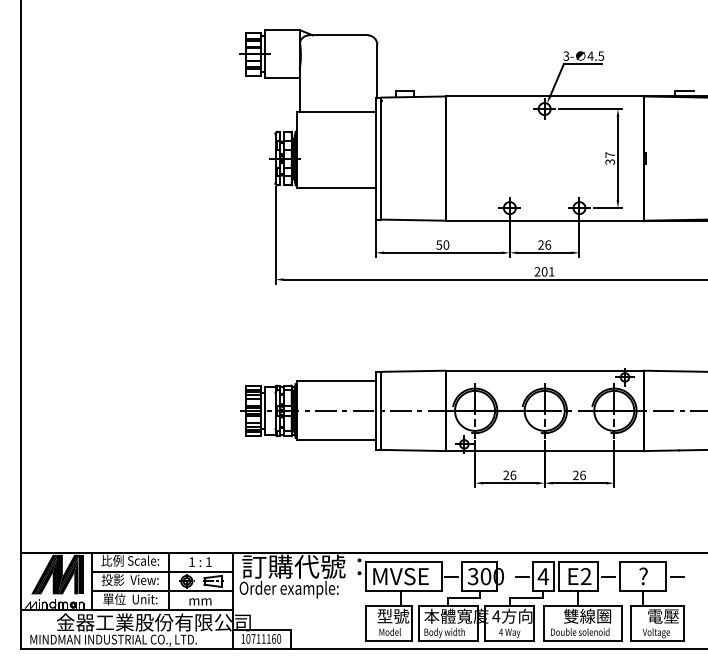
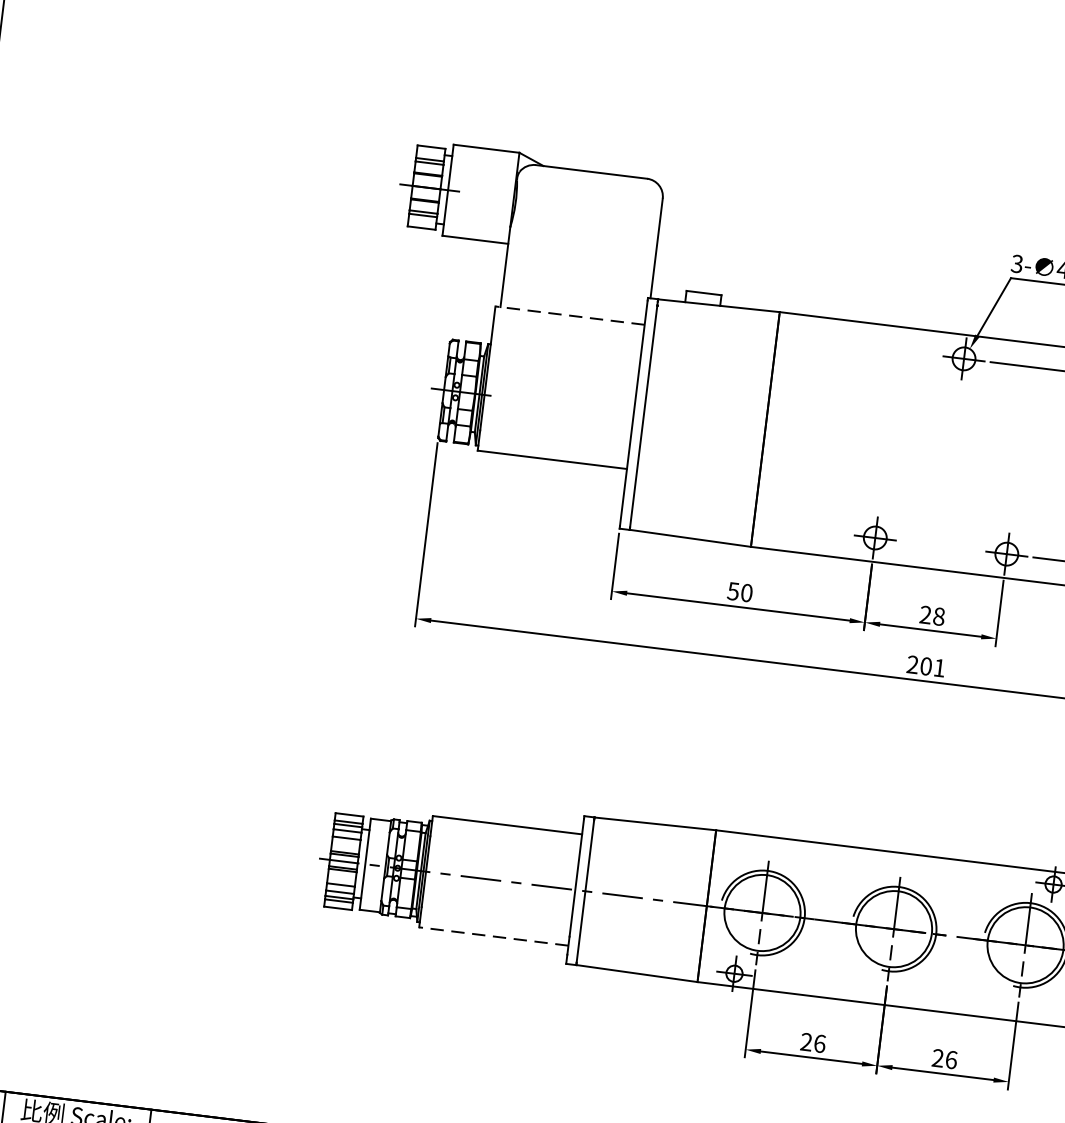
line: (335, 111) -> (568, 314), solid -> dashed
text: (548, 244) -> (939, 615), 26 -> 28
line: (335, 440) -> (491, 936), solid -> dashed

